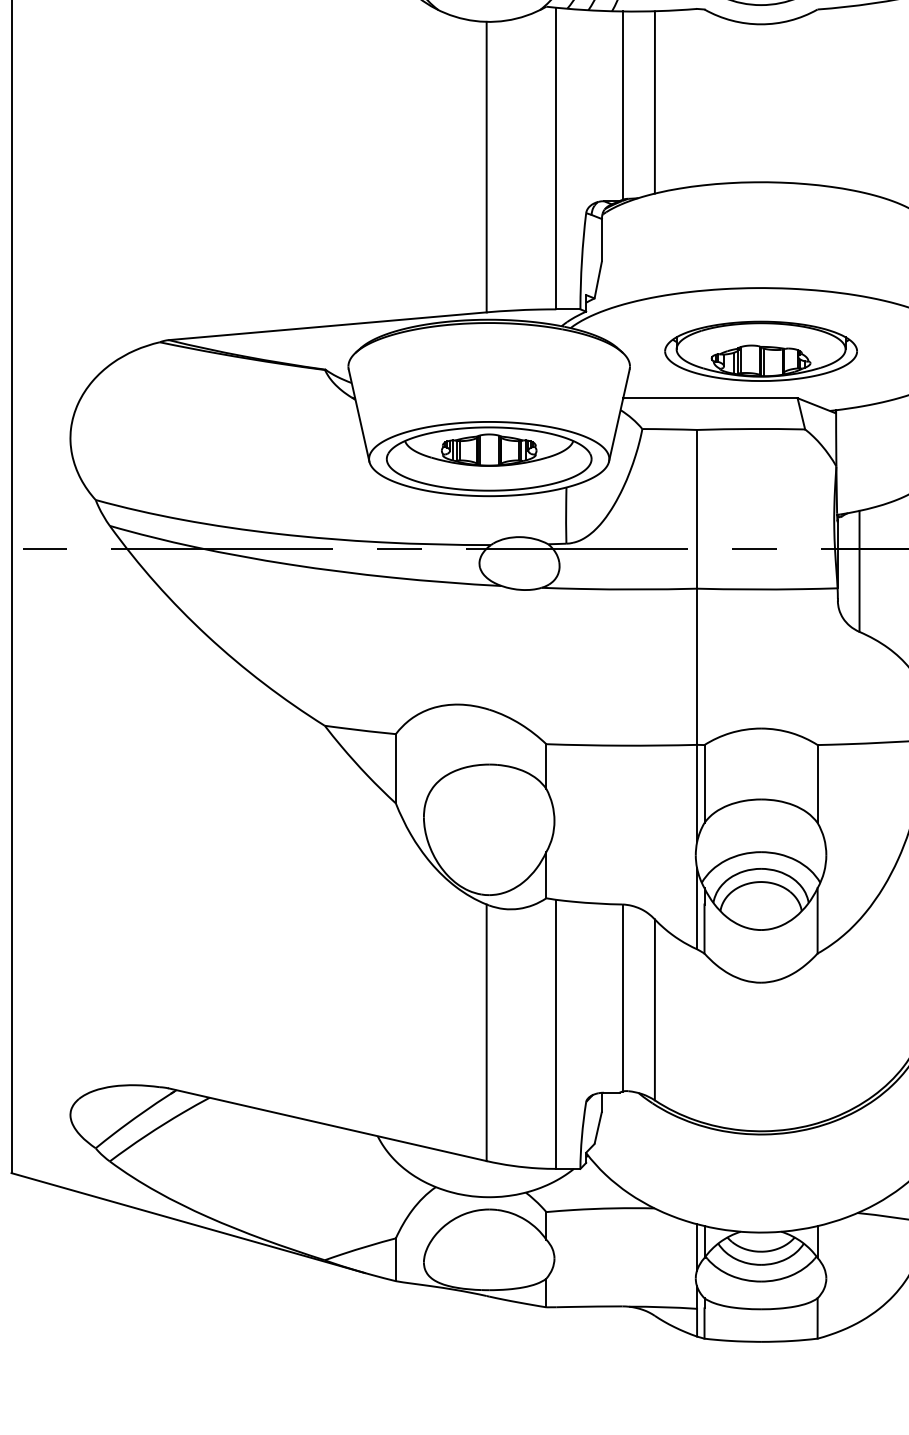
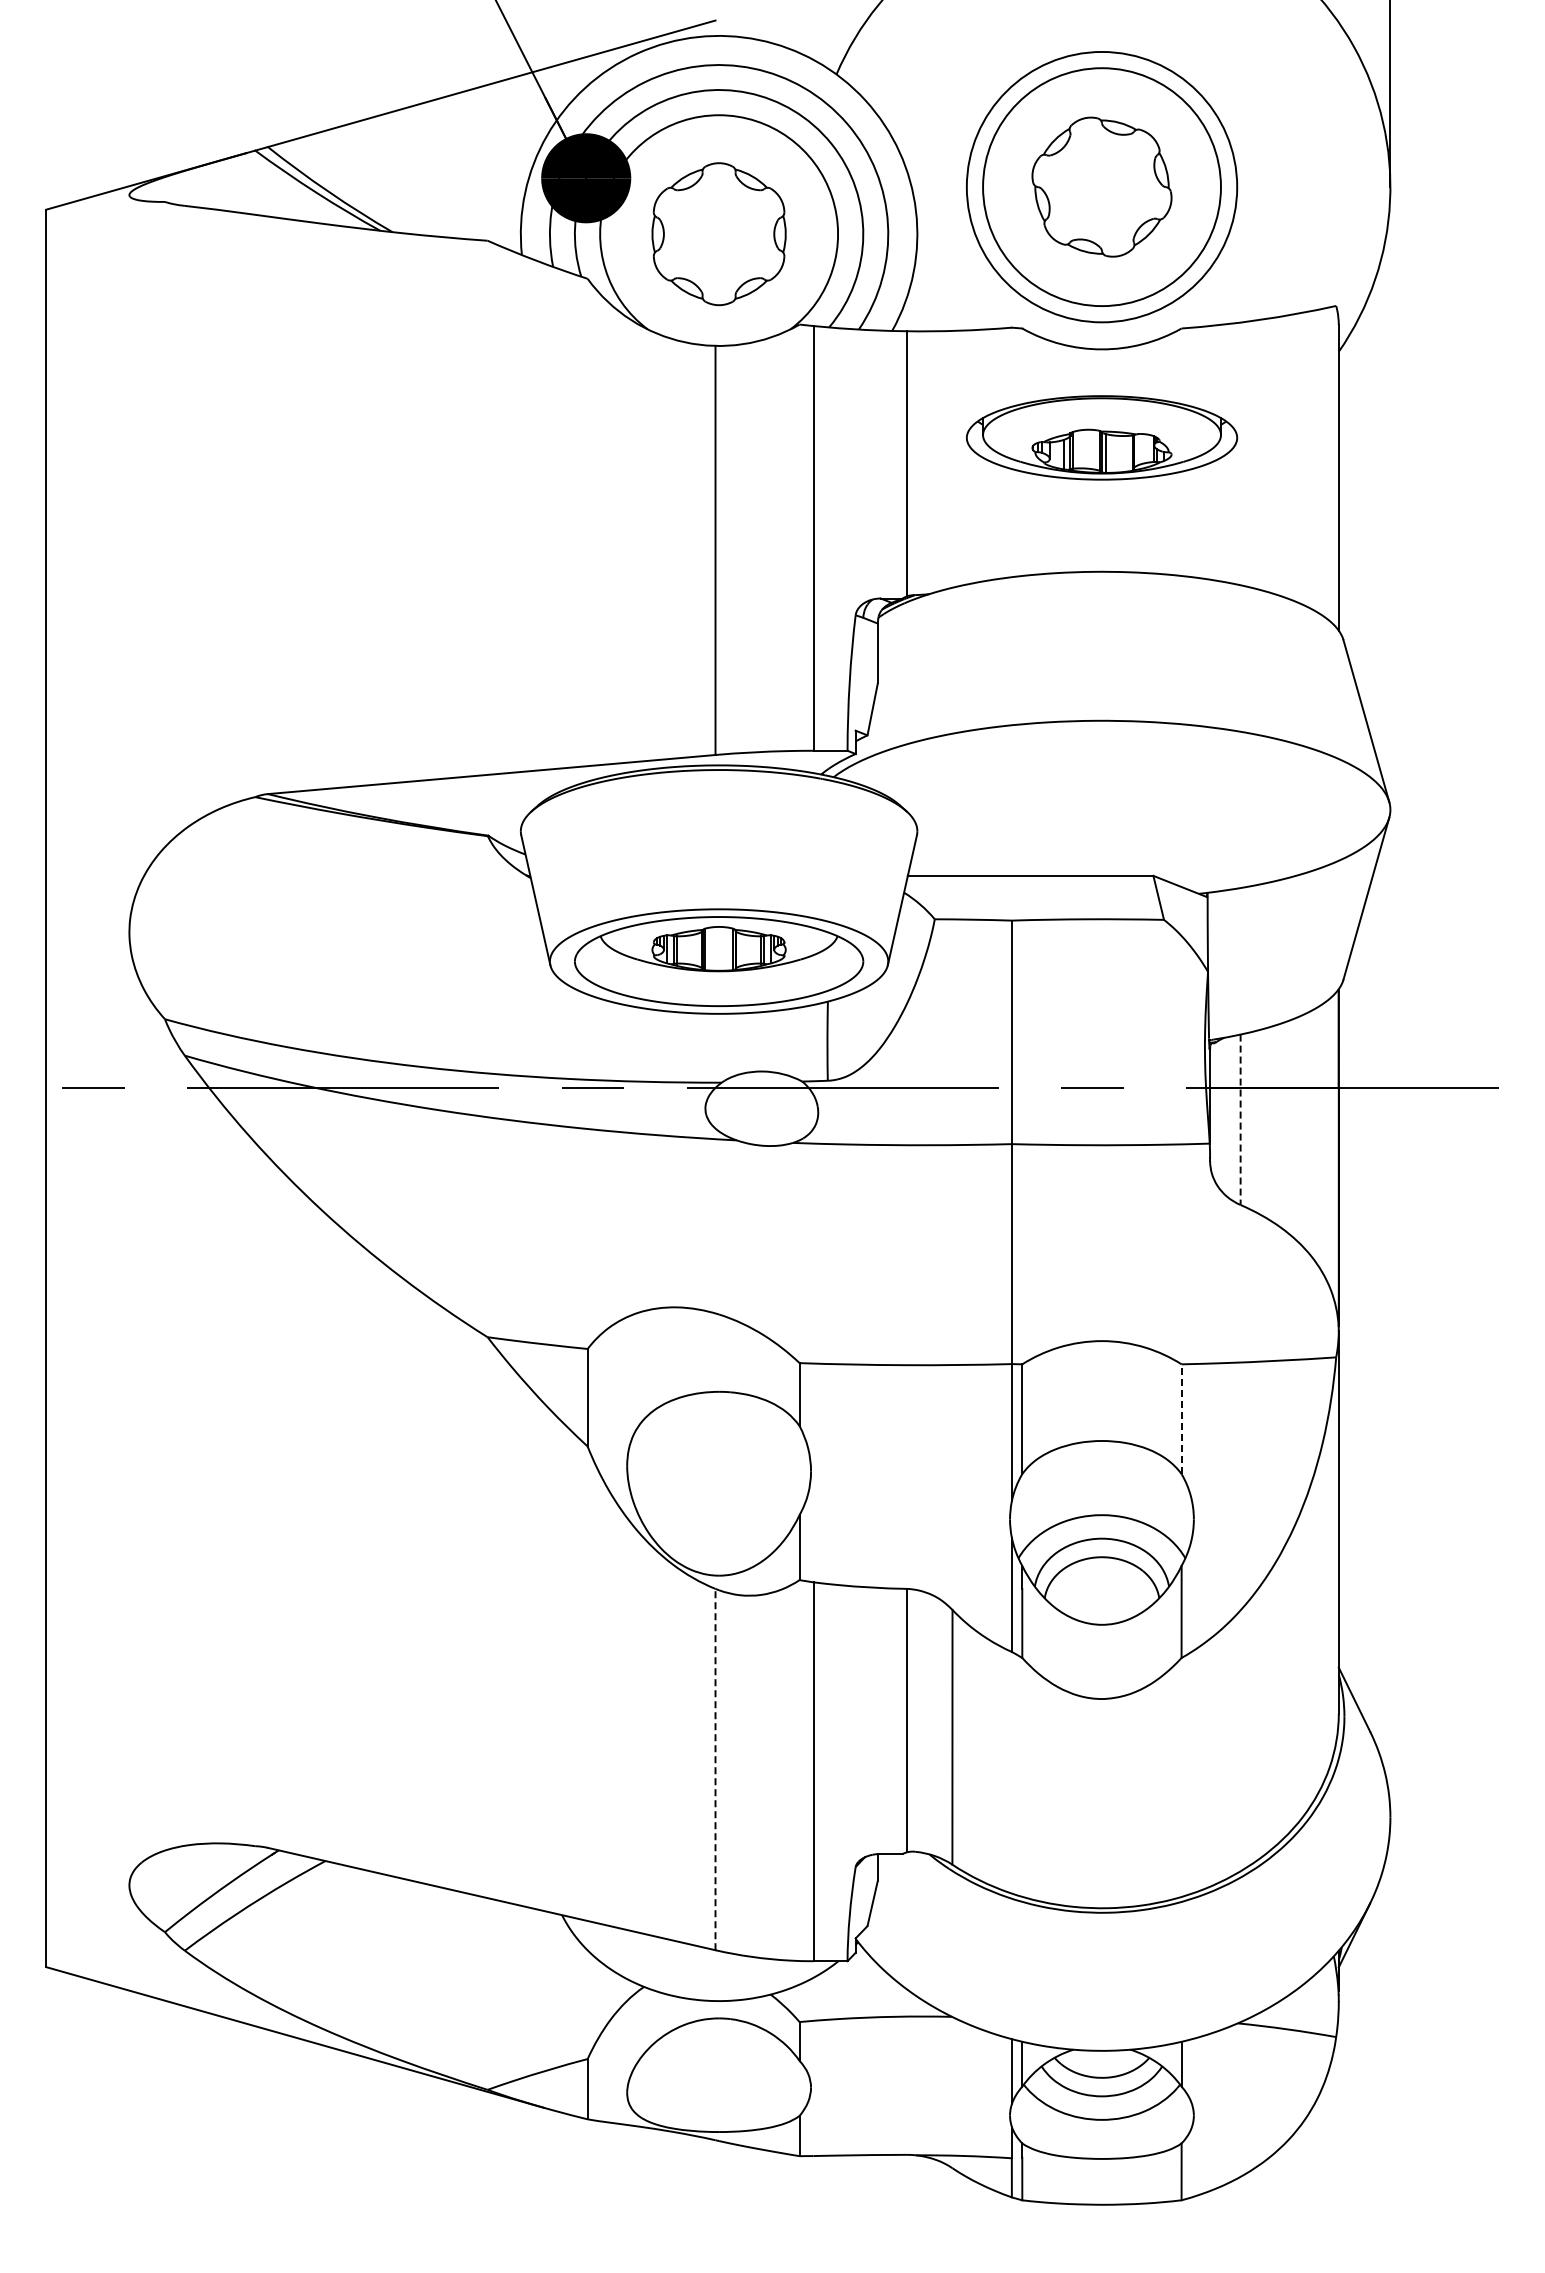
line: (654, 102) -> (952, 459), removed
part: (761, 351) -> (1102, 437), moved
line: (859, 571) -> (1240, 1120), solid -> dashed
line: (817, 784) -> (1181, 1419), solid -> dashed
line: (486, 1032) -> (715, 1769), solid -> dashed

